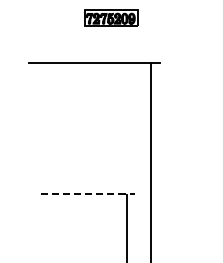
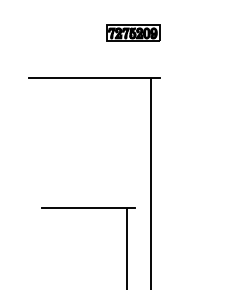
part: (111, 17) -> (133, 32), moved
line: (88, 193) -> (88, 207), dashed -> solid

